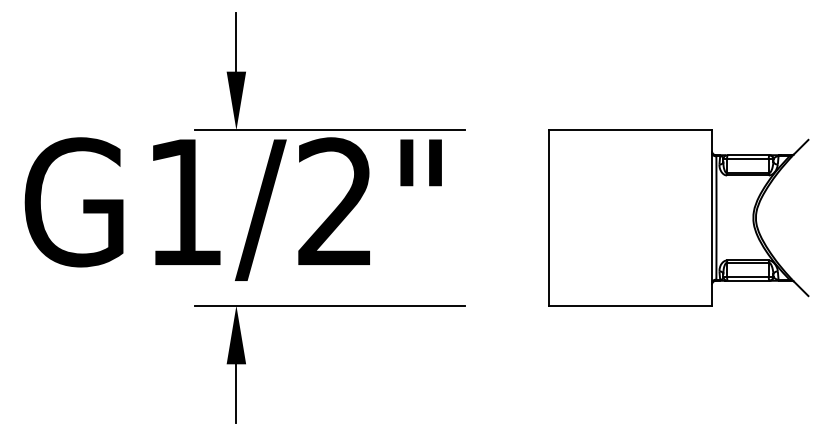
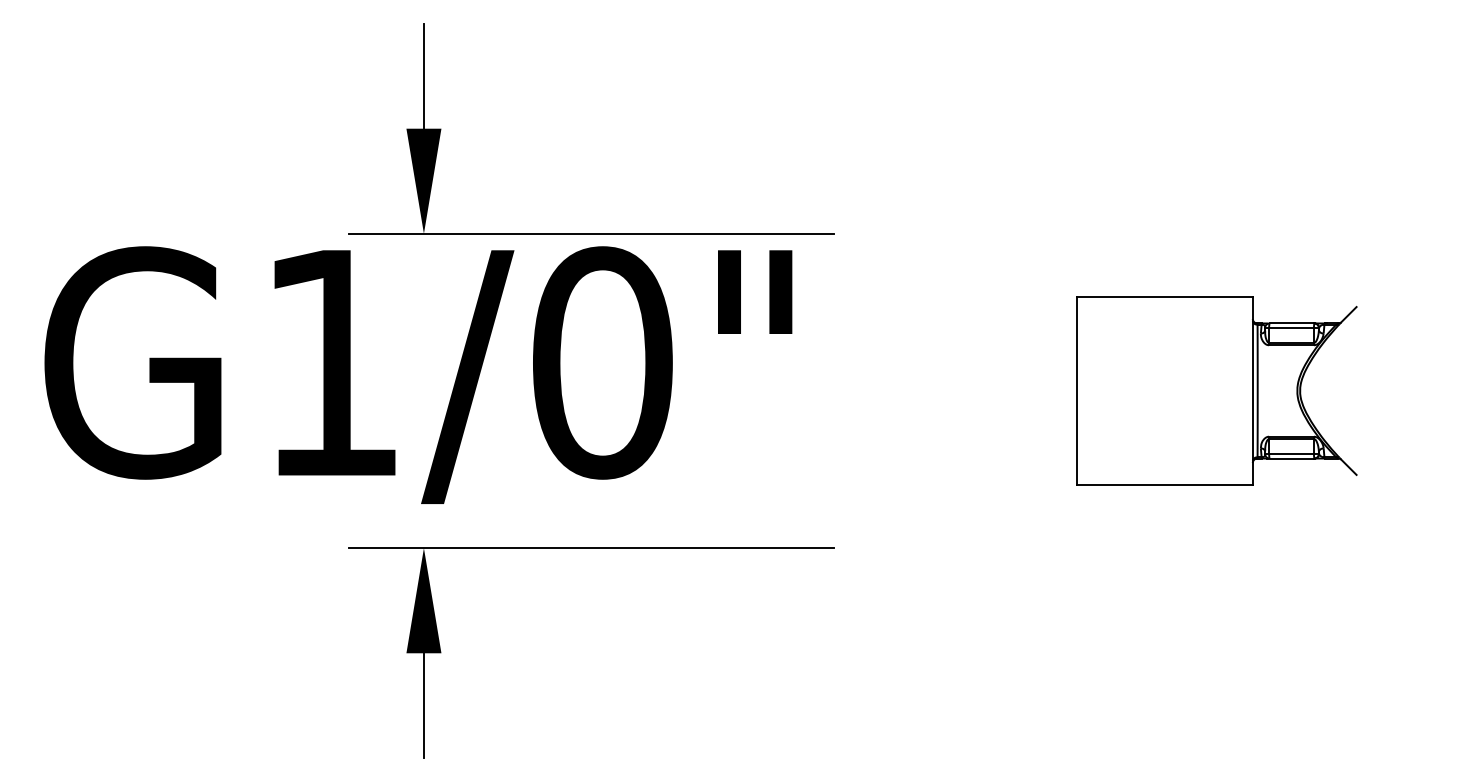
text: (336, 202) -> (603, 363), G1/2" -> G1/0"
part: (678, 217) -> (1216, 390), size x0.6

